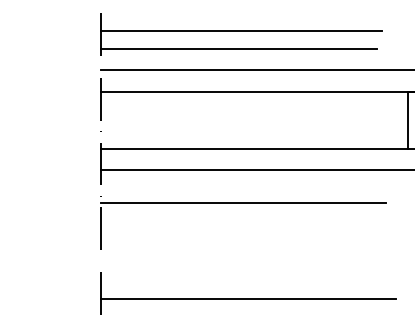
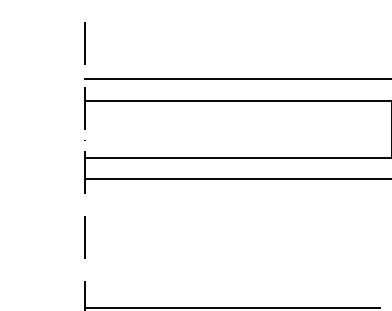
line: (241, 31) -> (225, 40), removed
line: (239, 48) -> (223, 57), removed
line: (243, 202) -> (227, 211), removed

